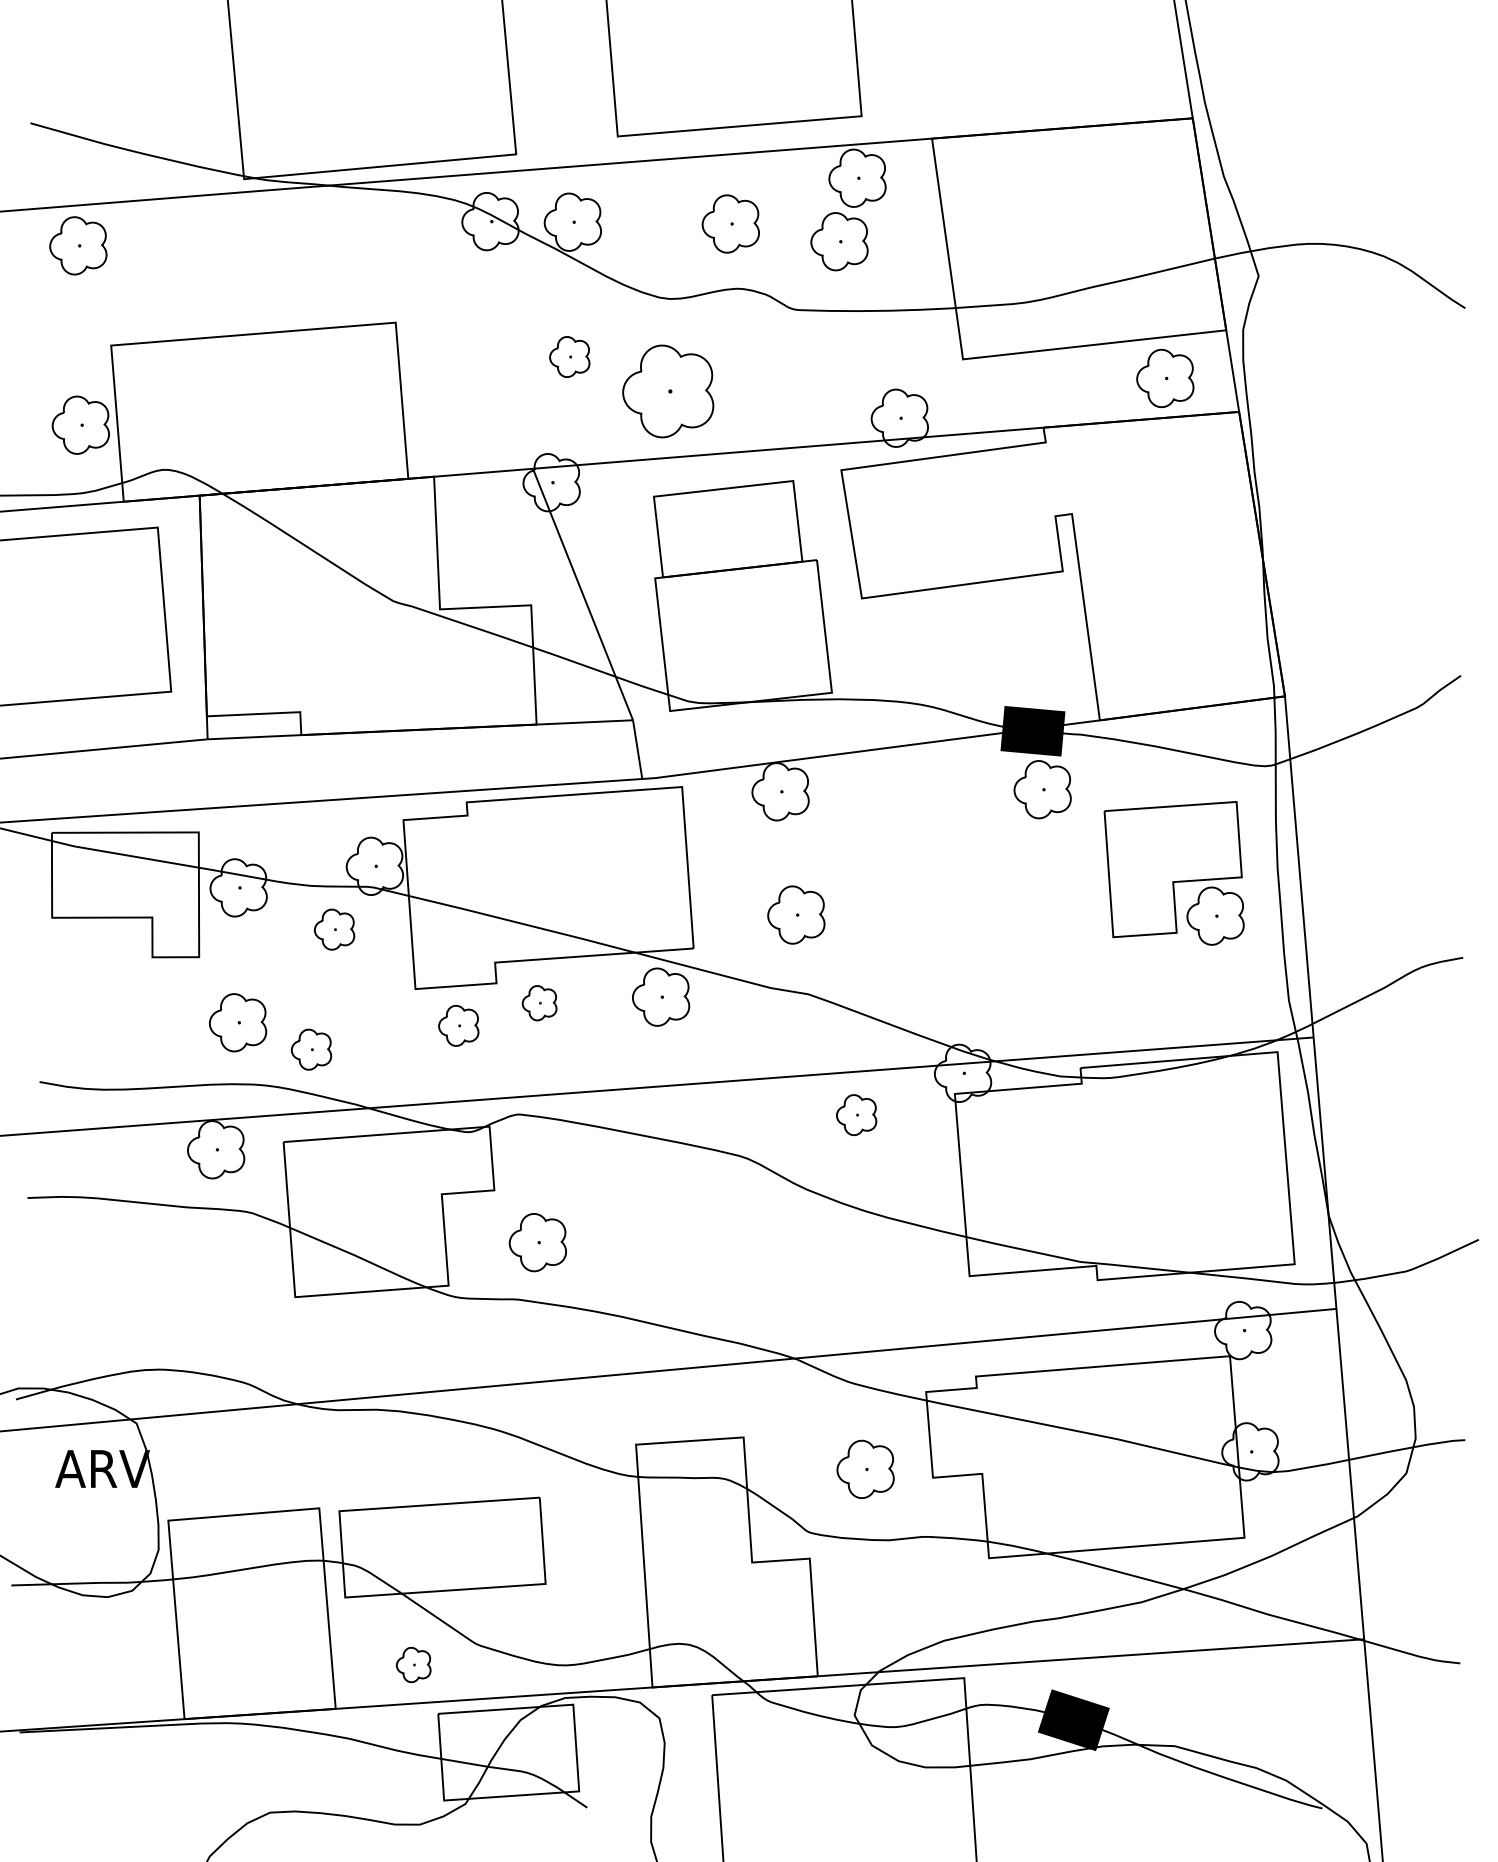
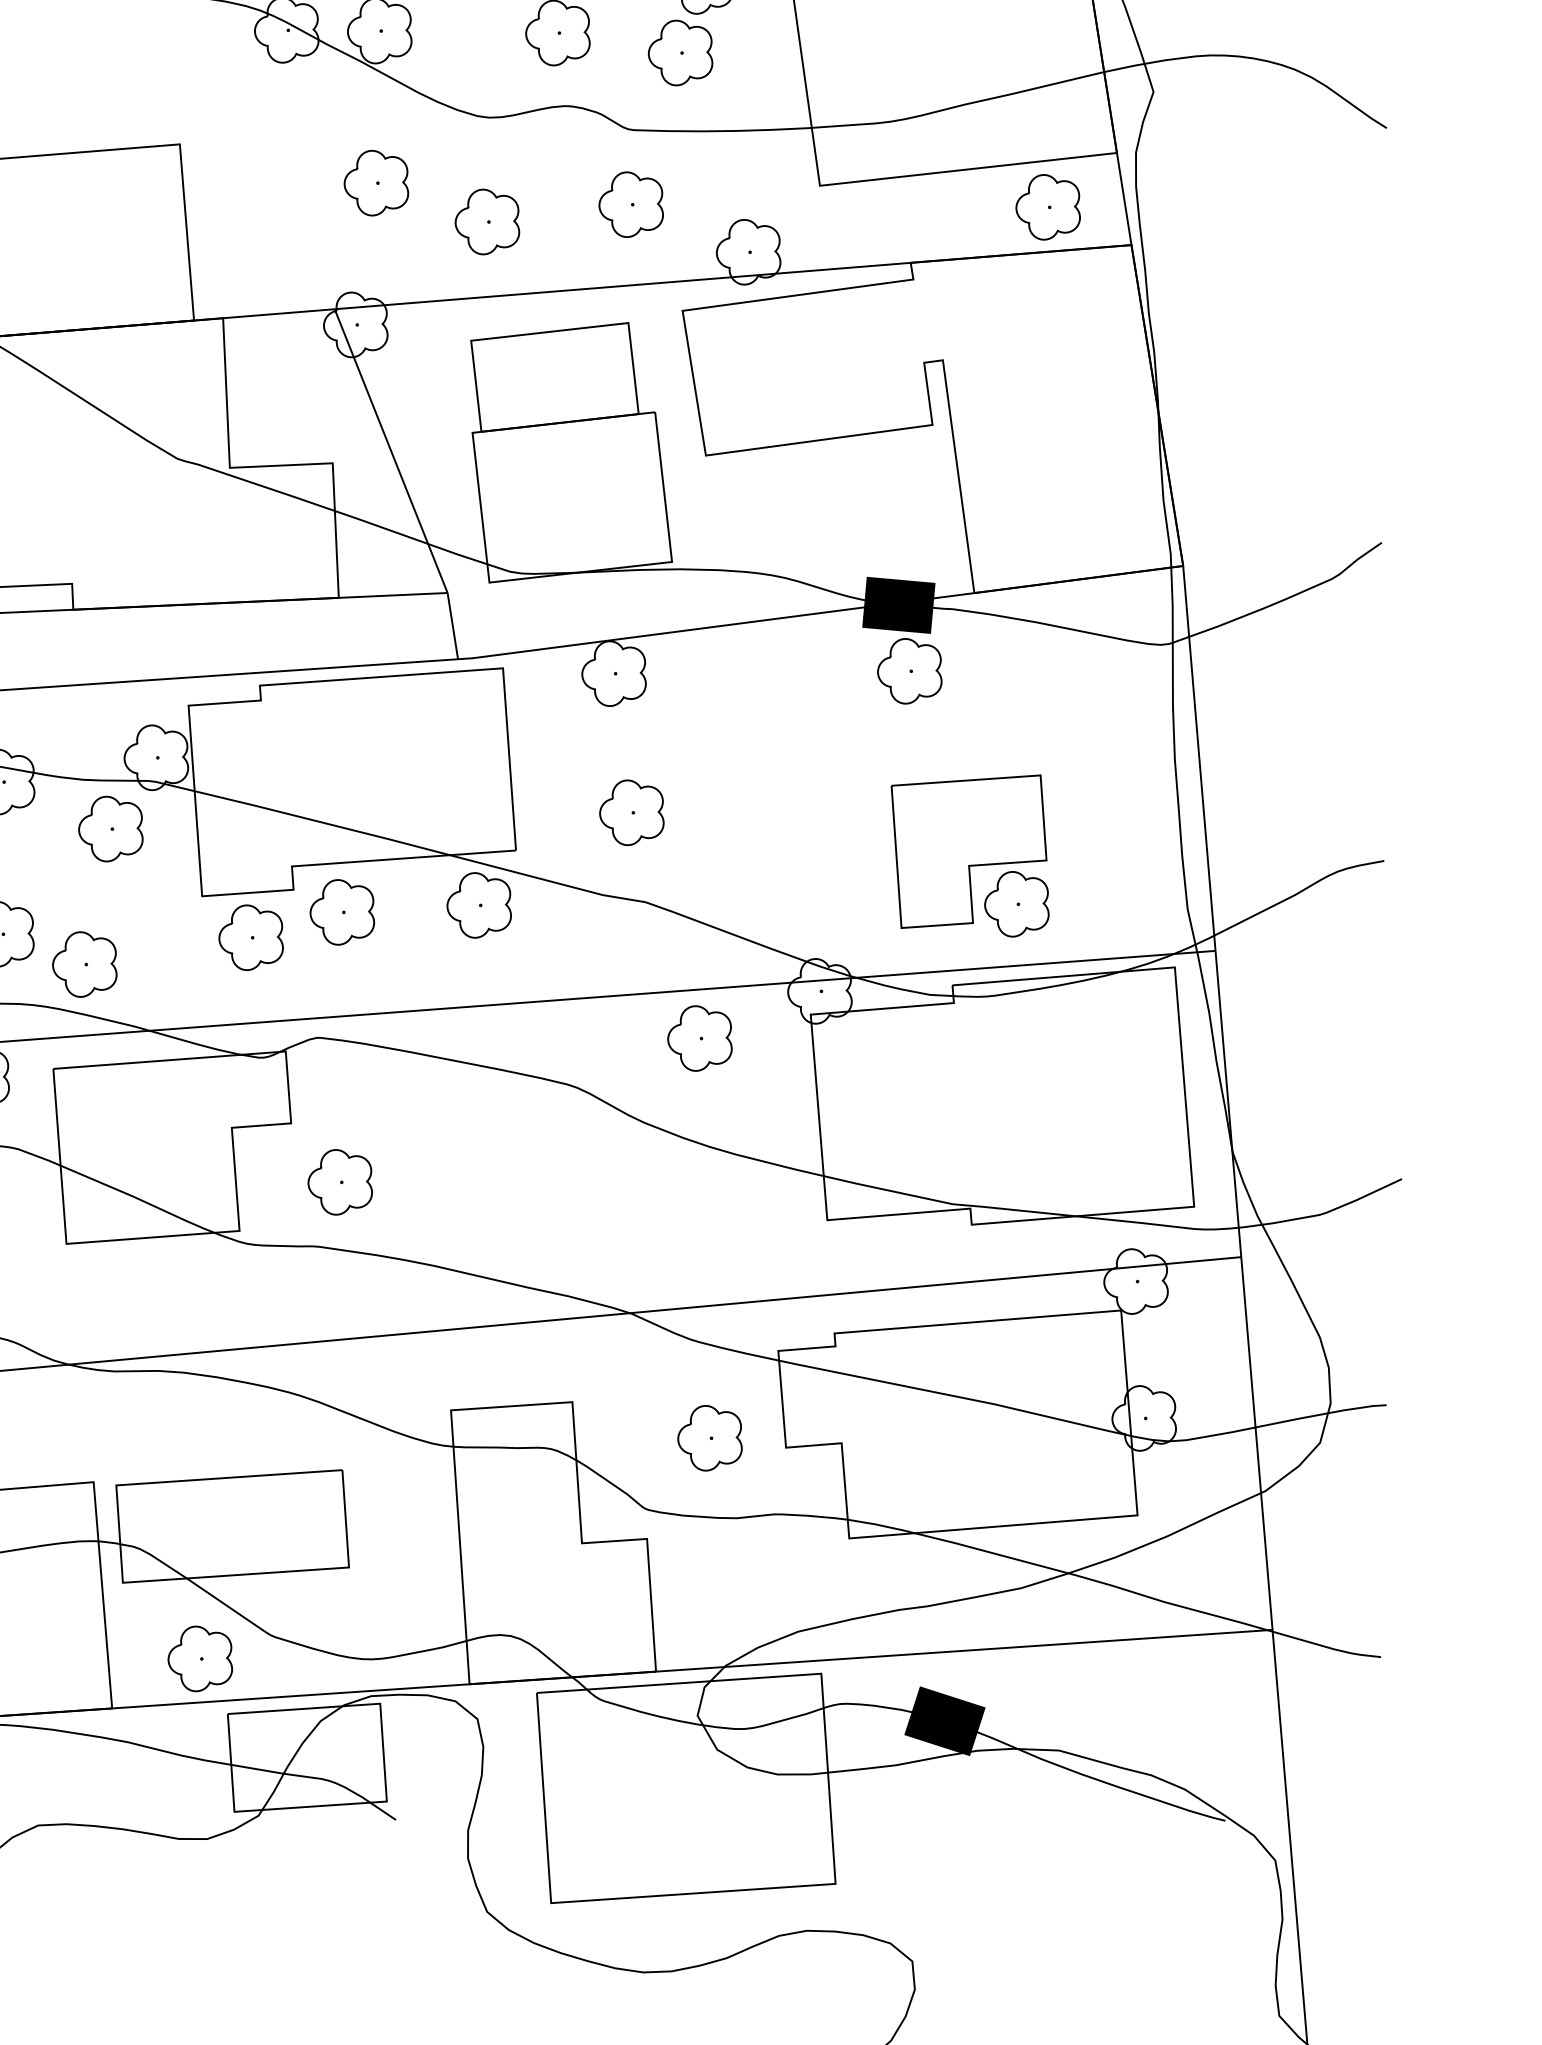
part: (569, 356) -> (375, 182), size x1.43
part: (795, 375) -> (630, 203), added
part: (668, 391) -> (487, 222), size x0.62
part: (1173, 873) -> (969, 856), moved
part: (334, 929) -> (110, 829), size x1.43
part: (539, 1002) -> (342, 911), size x1.67
part: (458, 1025) -> (250, 937), size x1.43
part: (311, 1049) -> (84, 964), size x1.43
part: (856, 1114) -> (699, 1037), size x1.43
part: (413, 1664) -> (199, 1658), size x1.67

